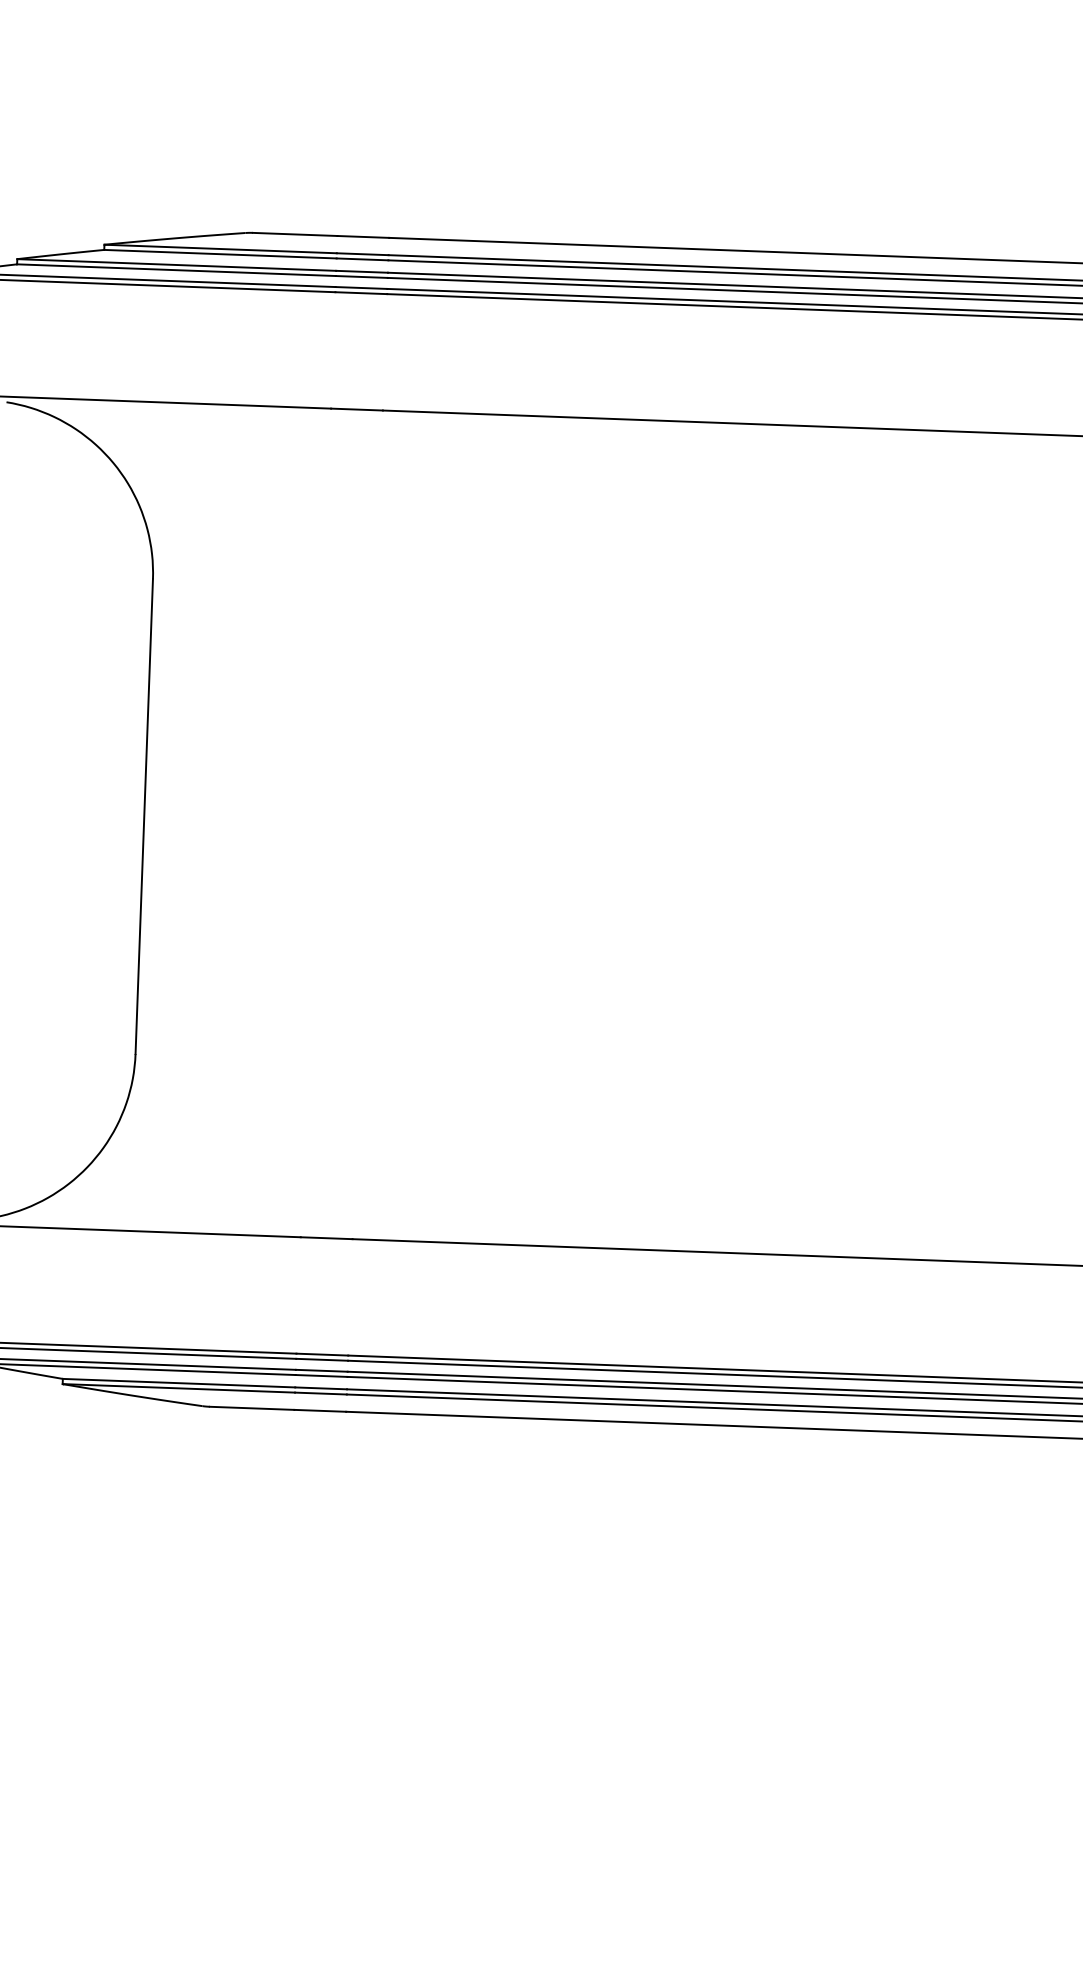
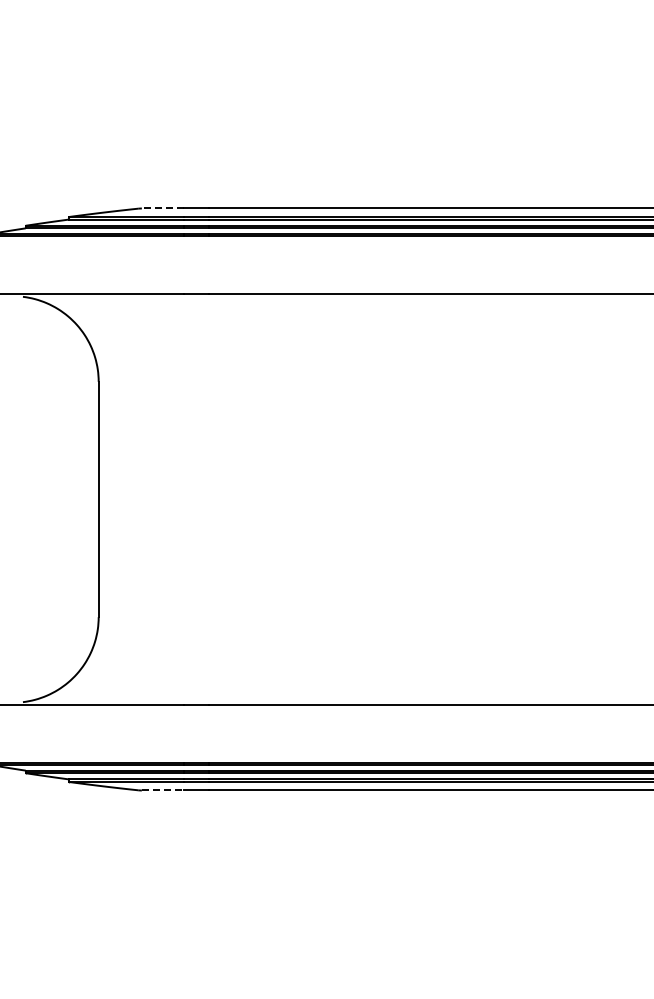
line: (294, 234) -> (162, 208), solid -> dashed
line: (251, 1408) -> (162, 790), solid -> dashed

